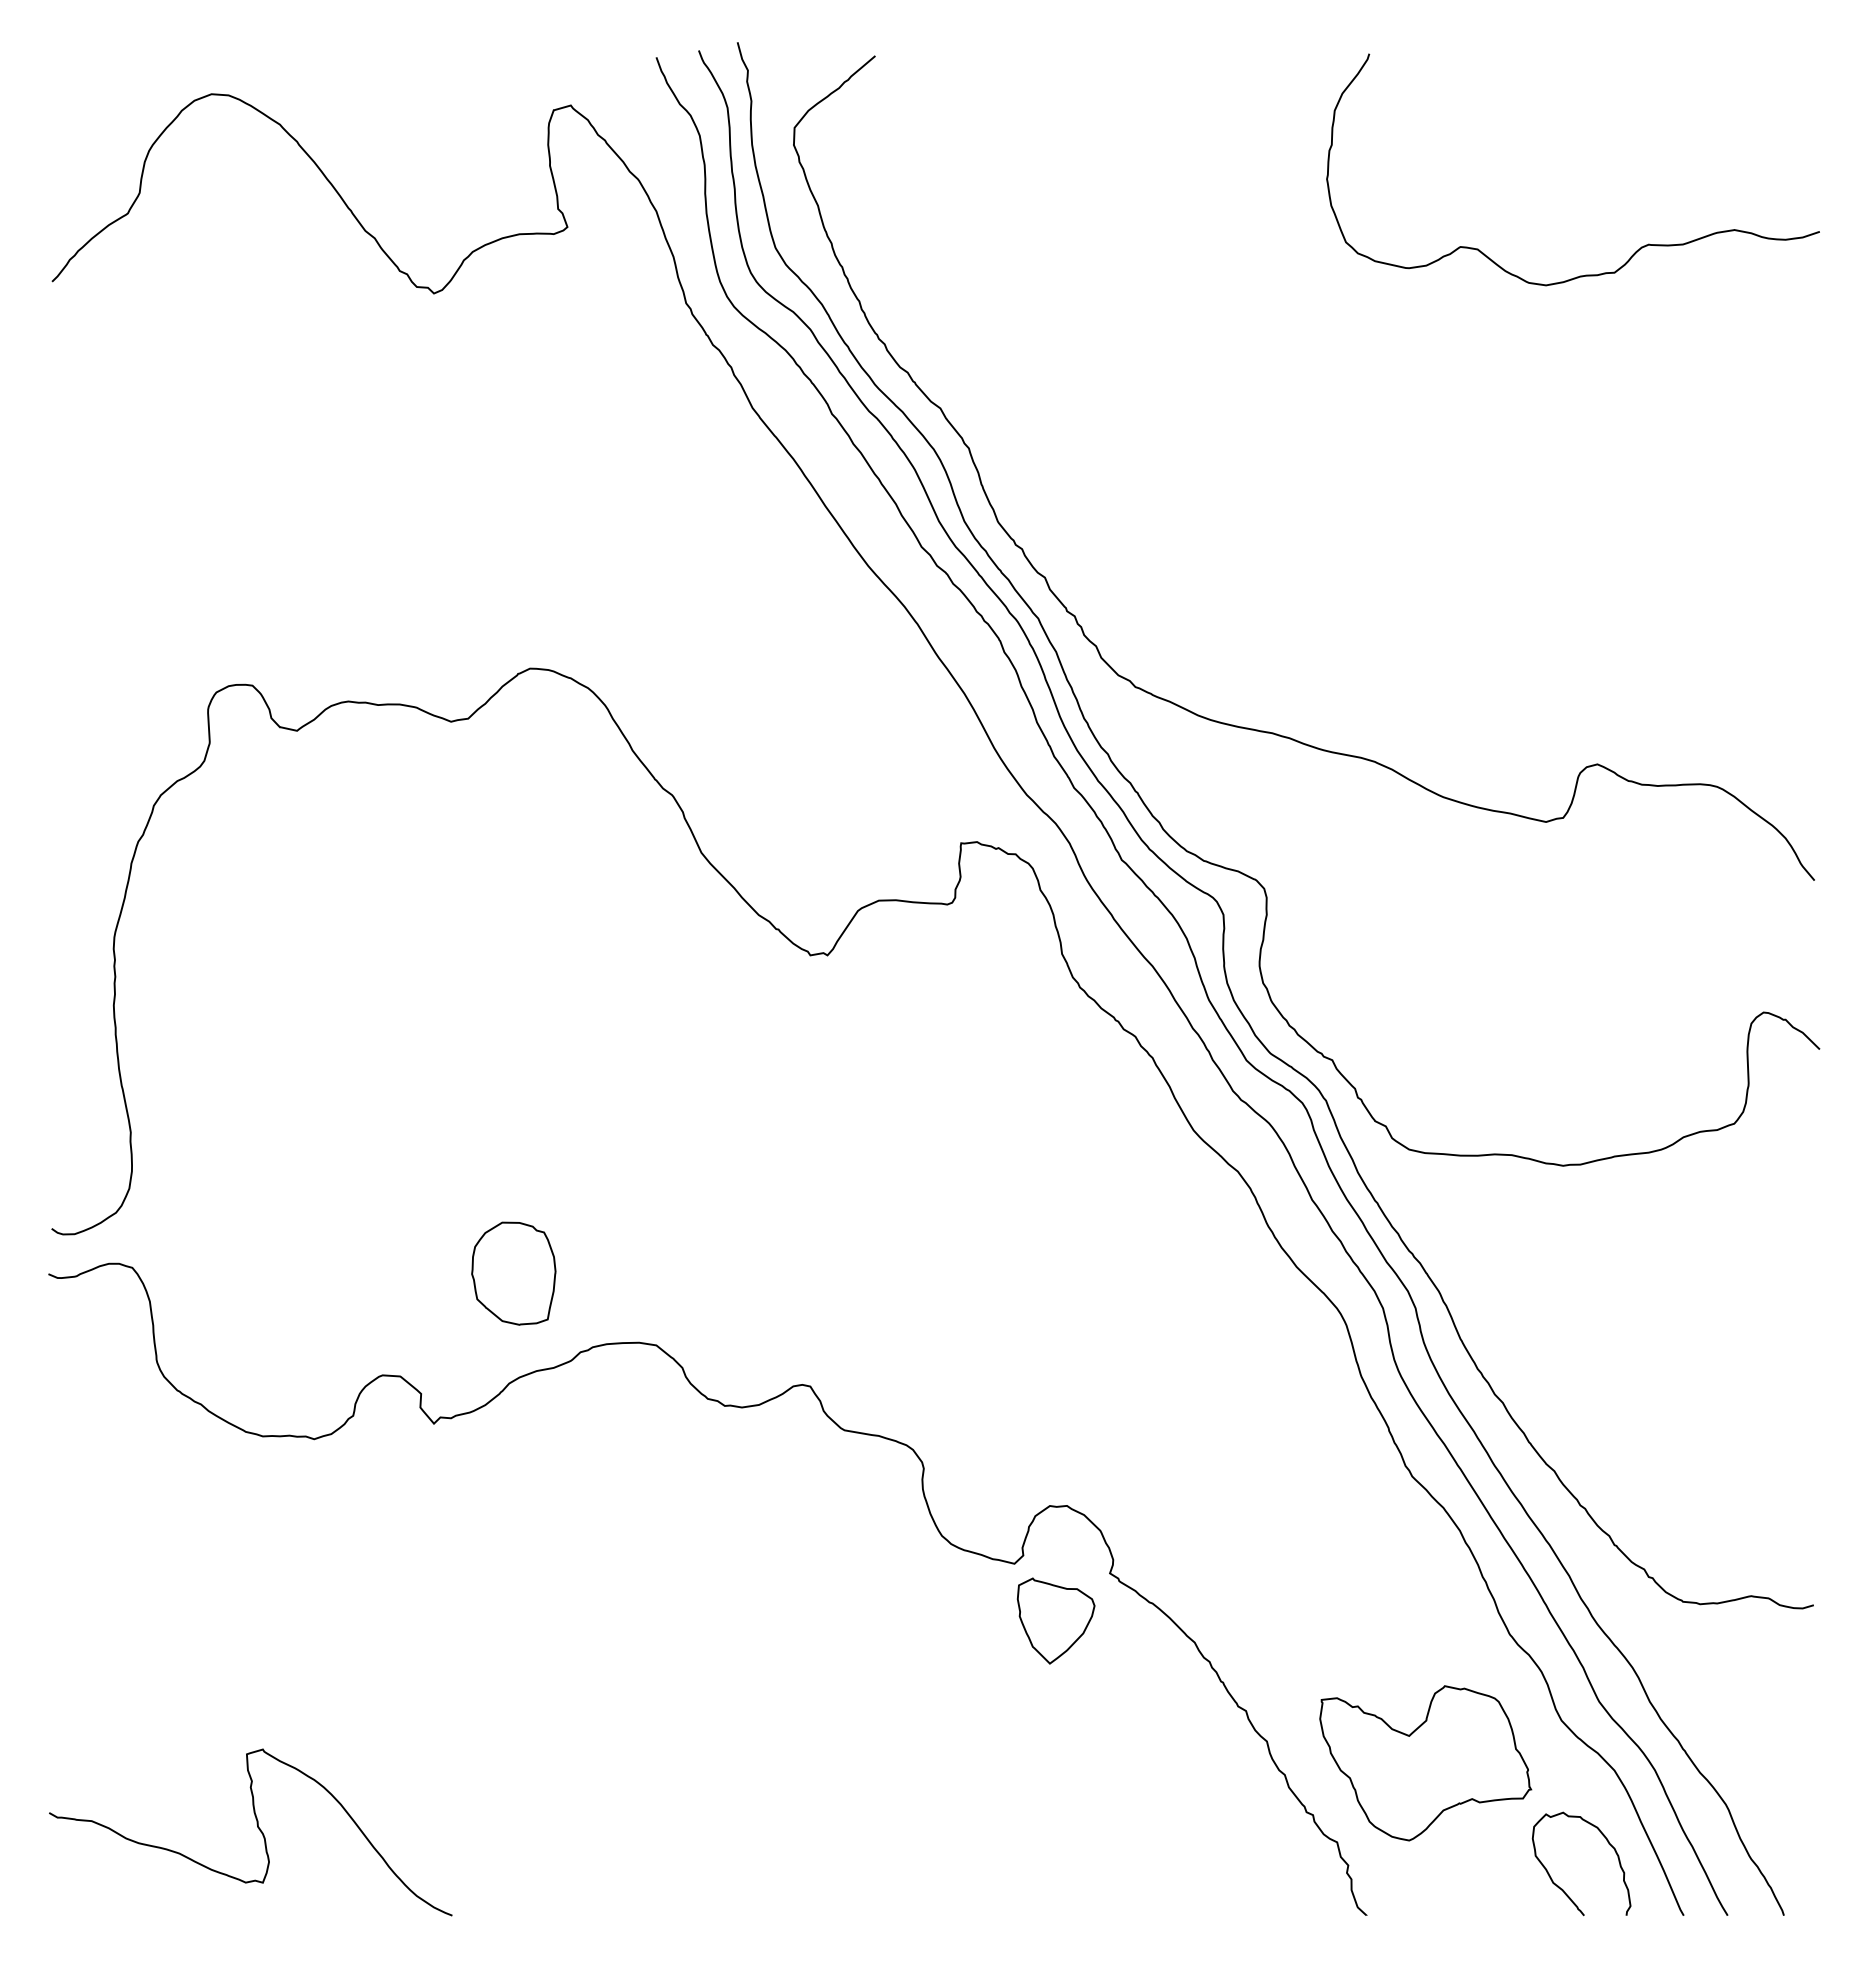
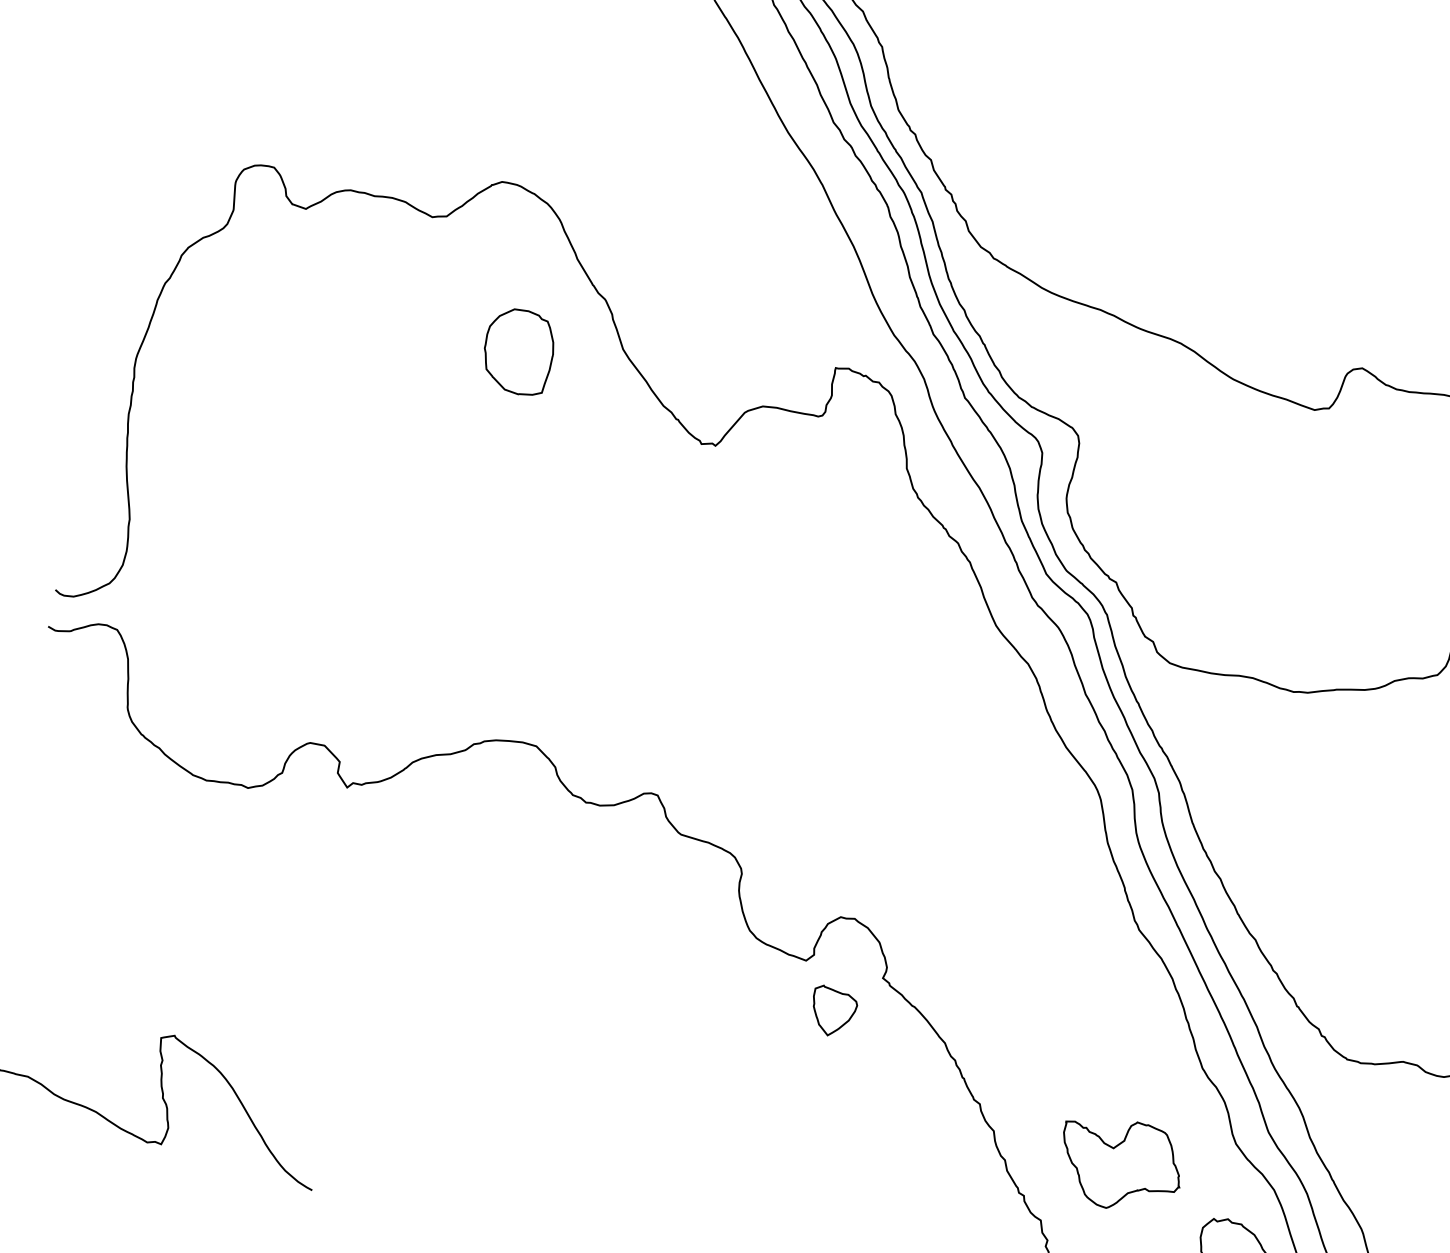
part: (513, 1273) -> (518, 351), moved
part: (1055, 1620) -> (833, 1011), size x0.7
part: (1425, 1763) -> (1120, 1165), size x0.7

